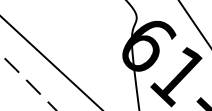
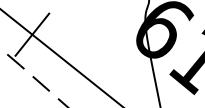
line: (28, 42) -> (32, 35), added

